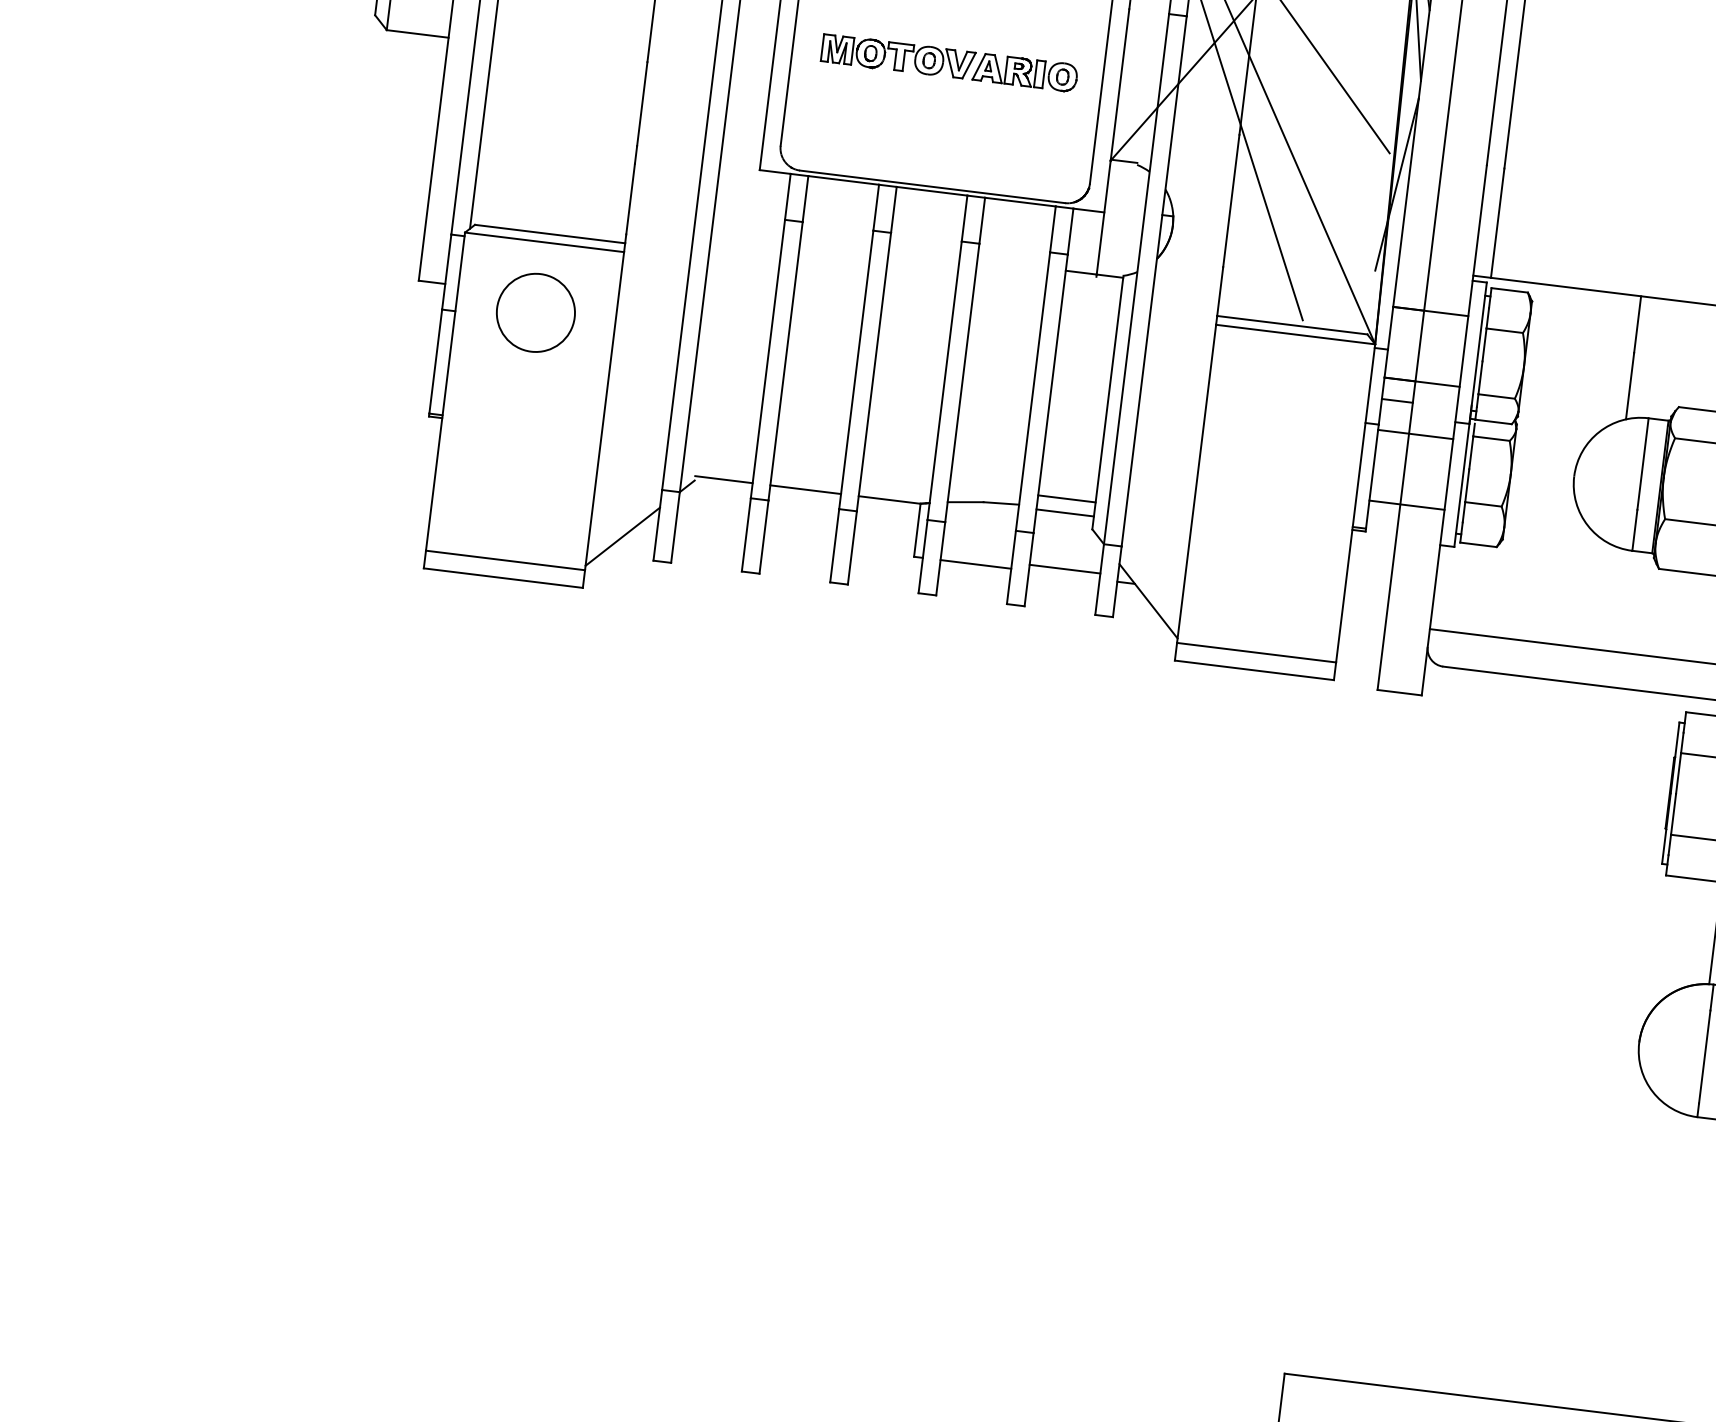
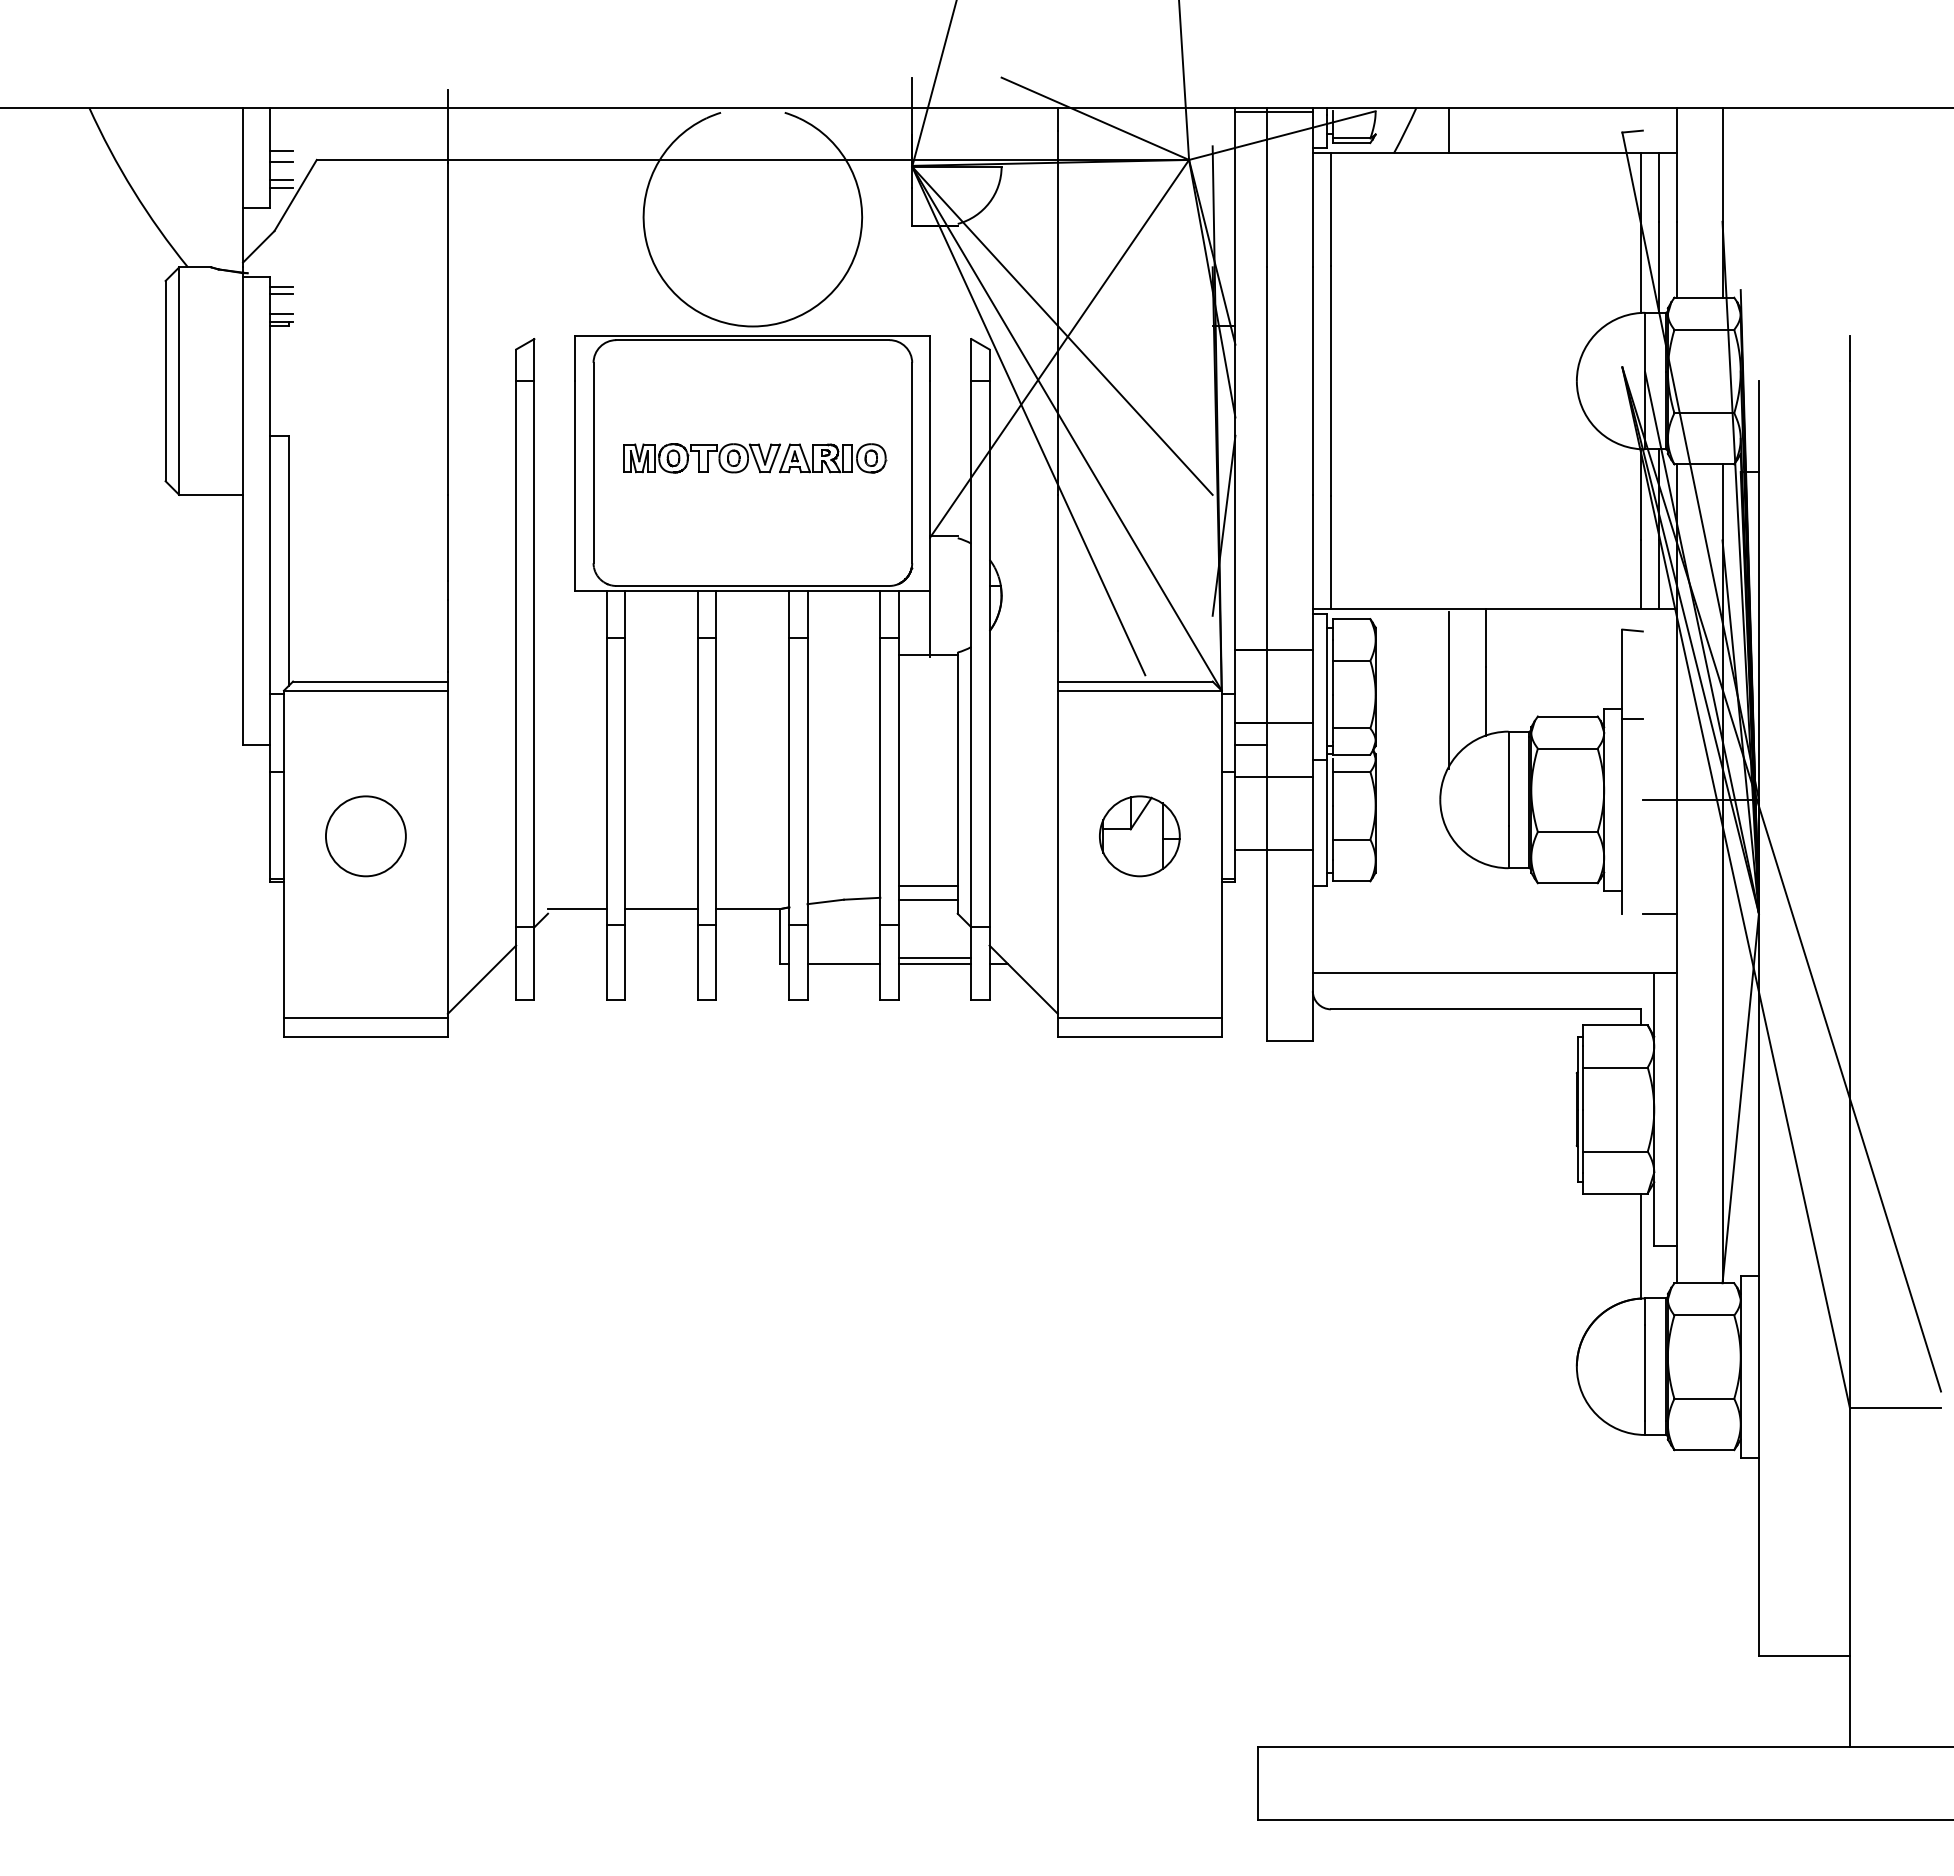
circle: (535, 312) -> (365, 836), moved
line: (1596, 371) -> (1449, 690), added
part: (1277, 476) -> (1139, 836), added
line: (1063, 574) -> (934, 963), added

